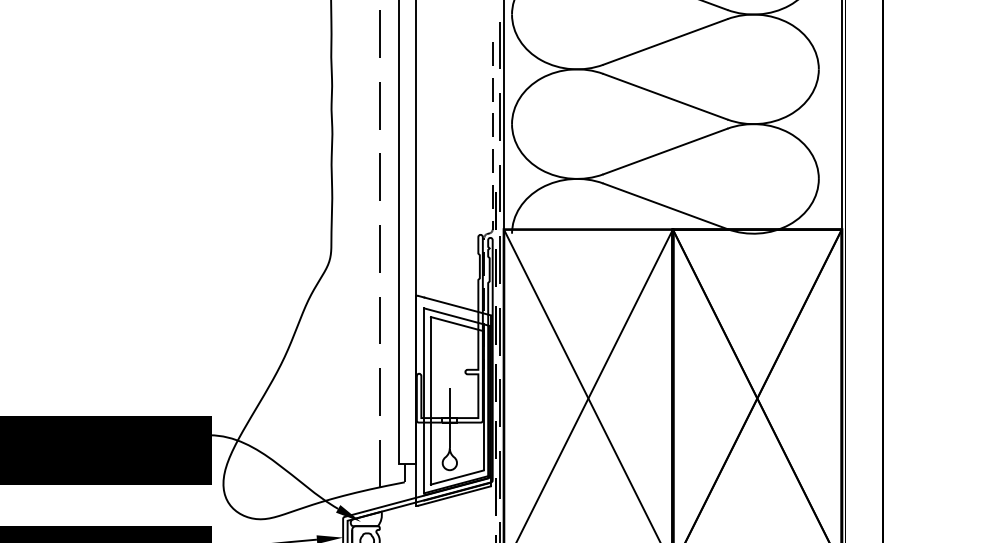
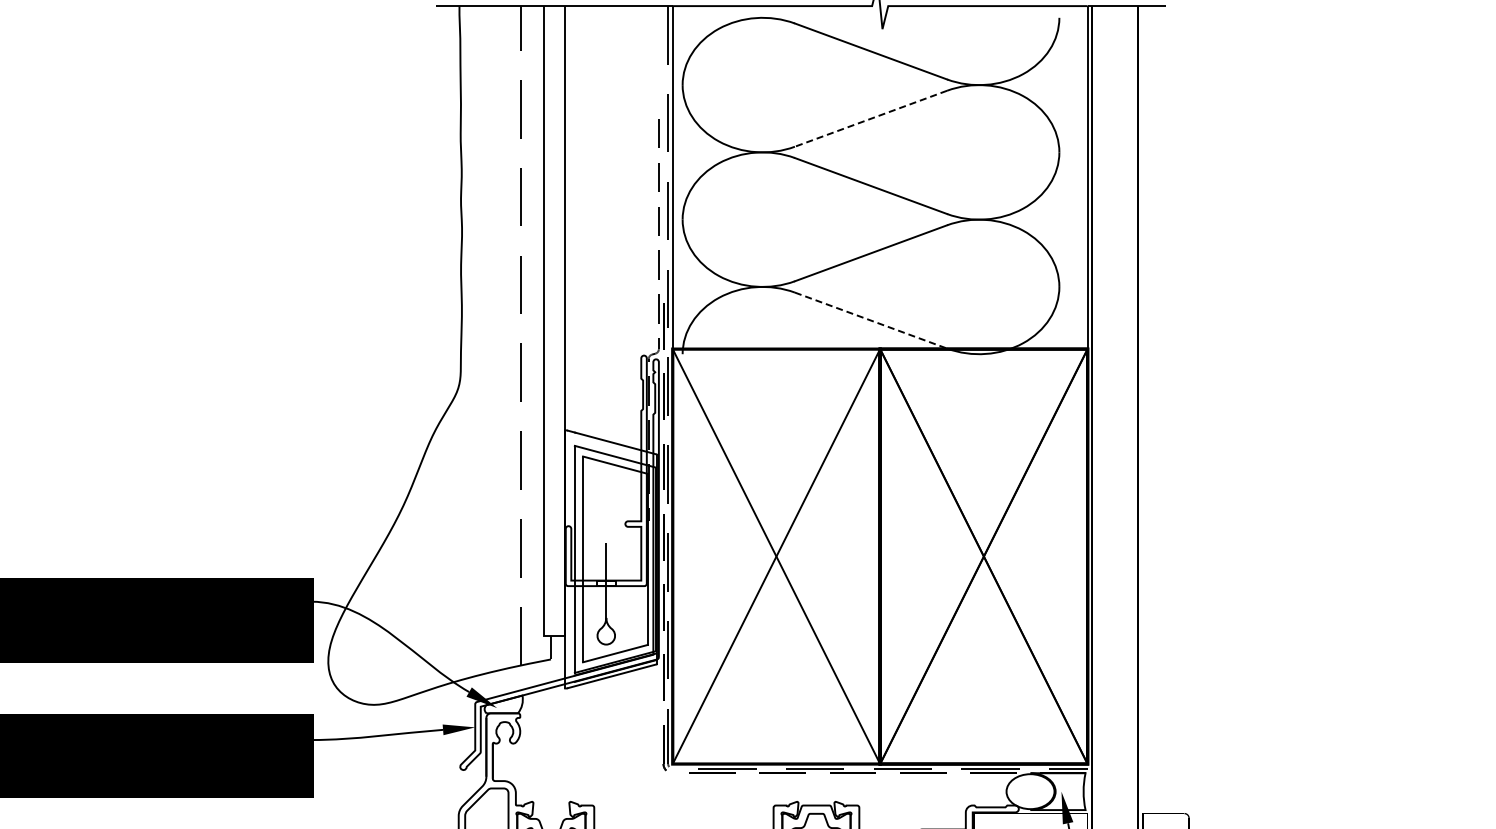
line: (665, 41) -> (870, 118), solid -> dashed
line: (665, 206) -> (871, 320), solid -> dashed

